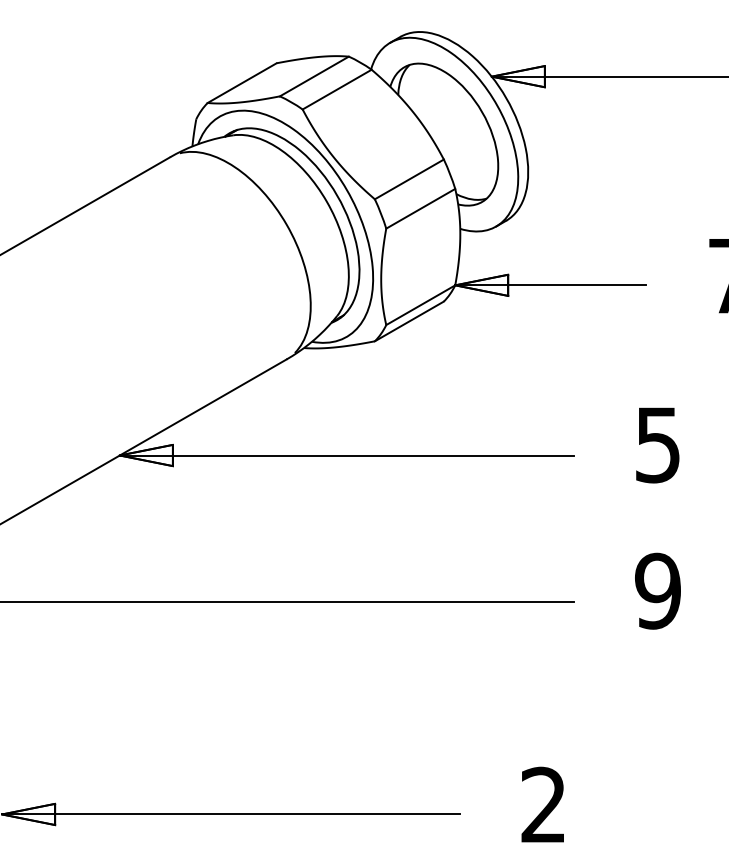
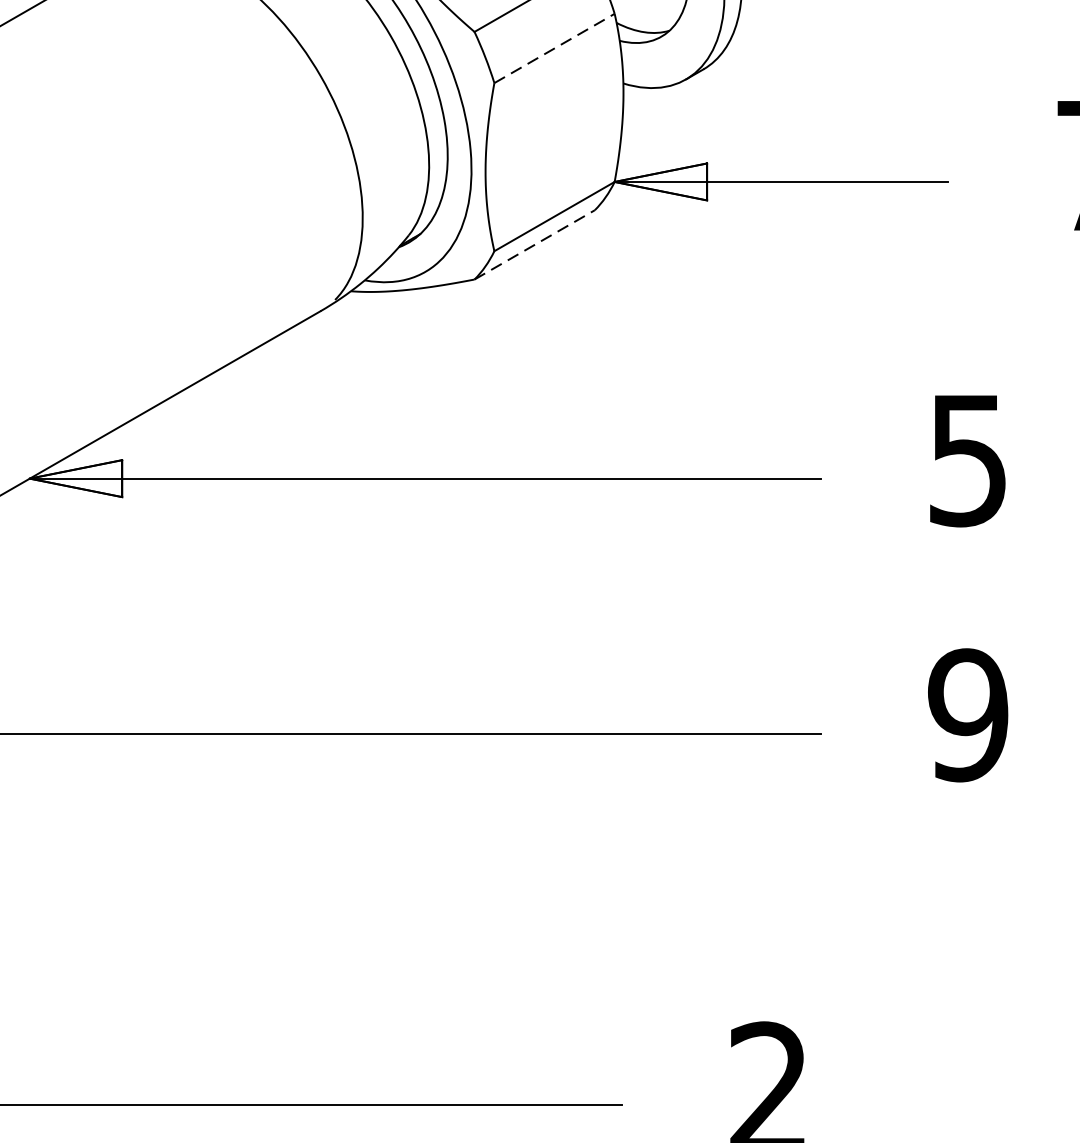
line: (420, 208) -> (554, 47), solid -> dashed
line: (409, 321) -> (534, 244), solid -> dashed

